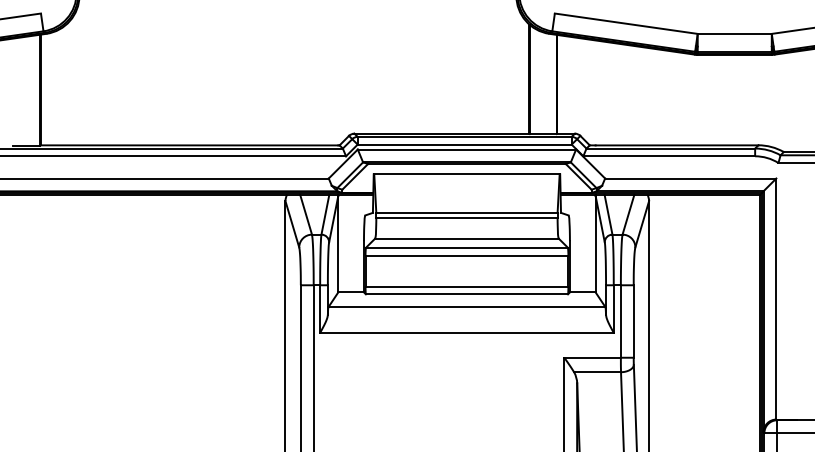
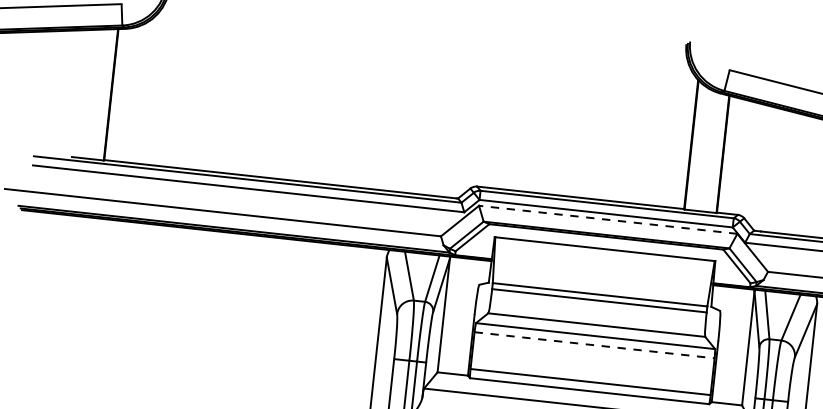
line: (466, 149) -> (607, 219), solid -> dashed
line: (467, 255) -> (595, 345), solid -> dashed

